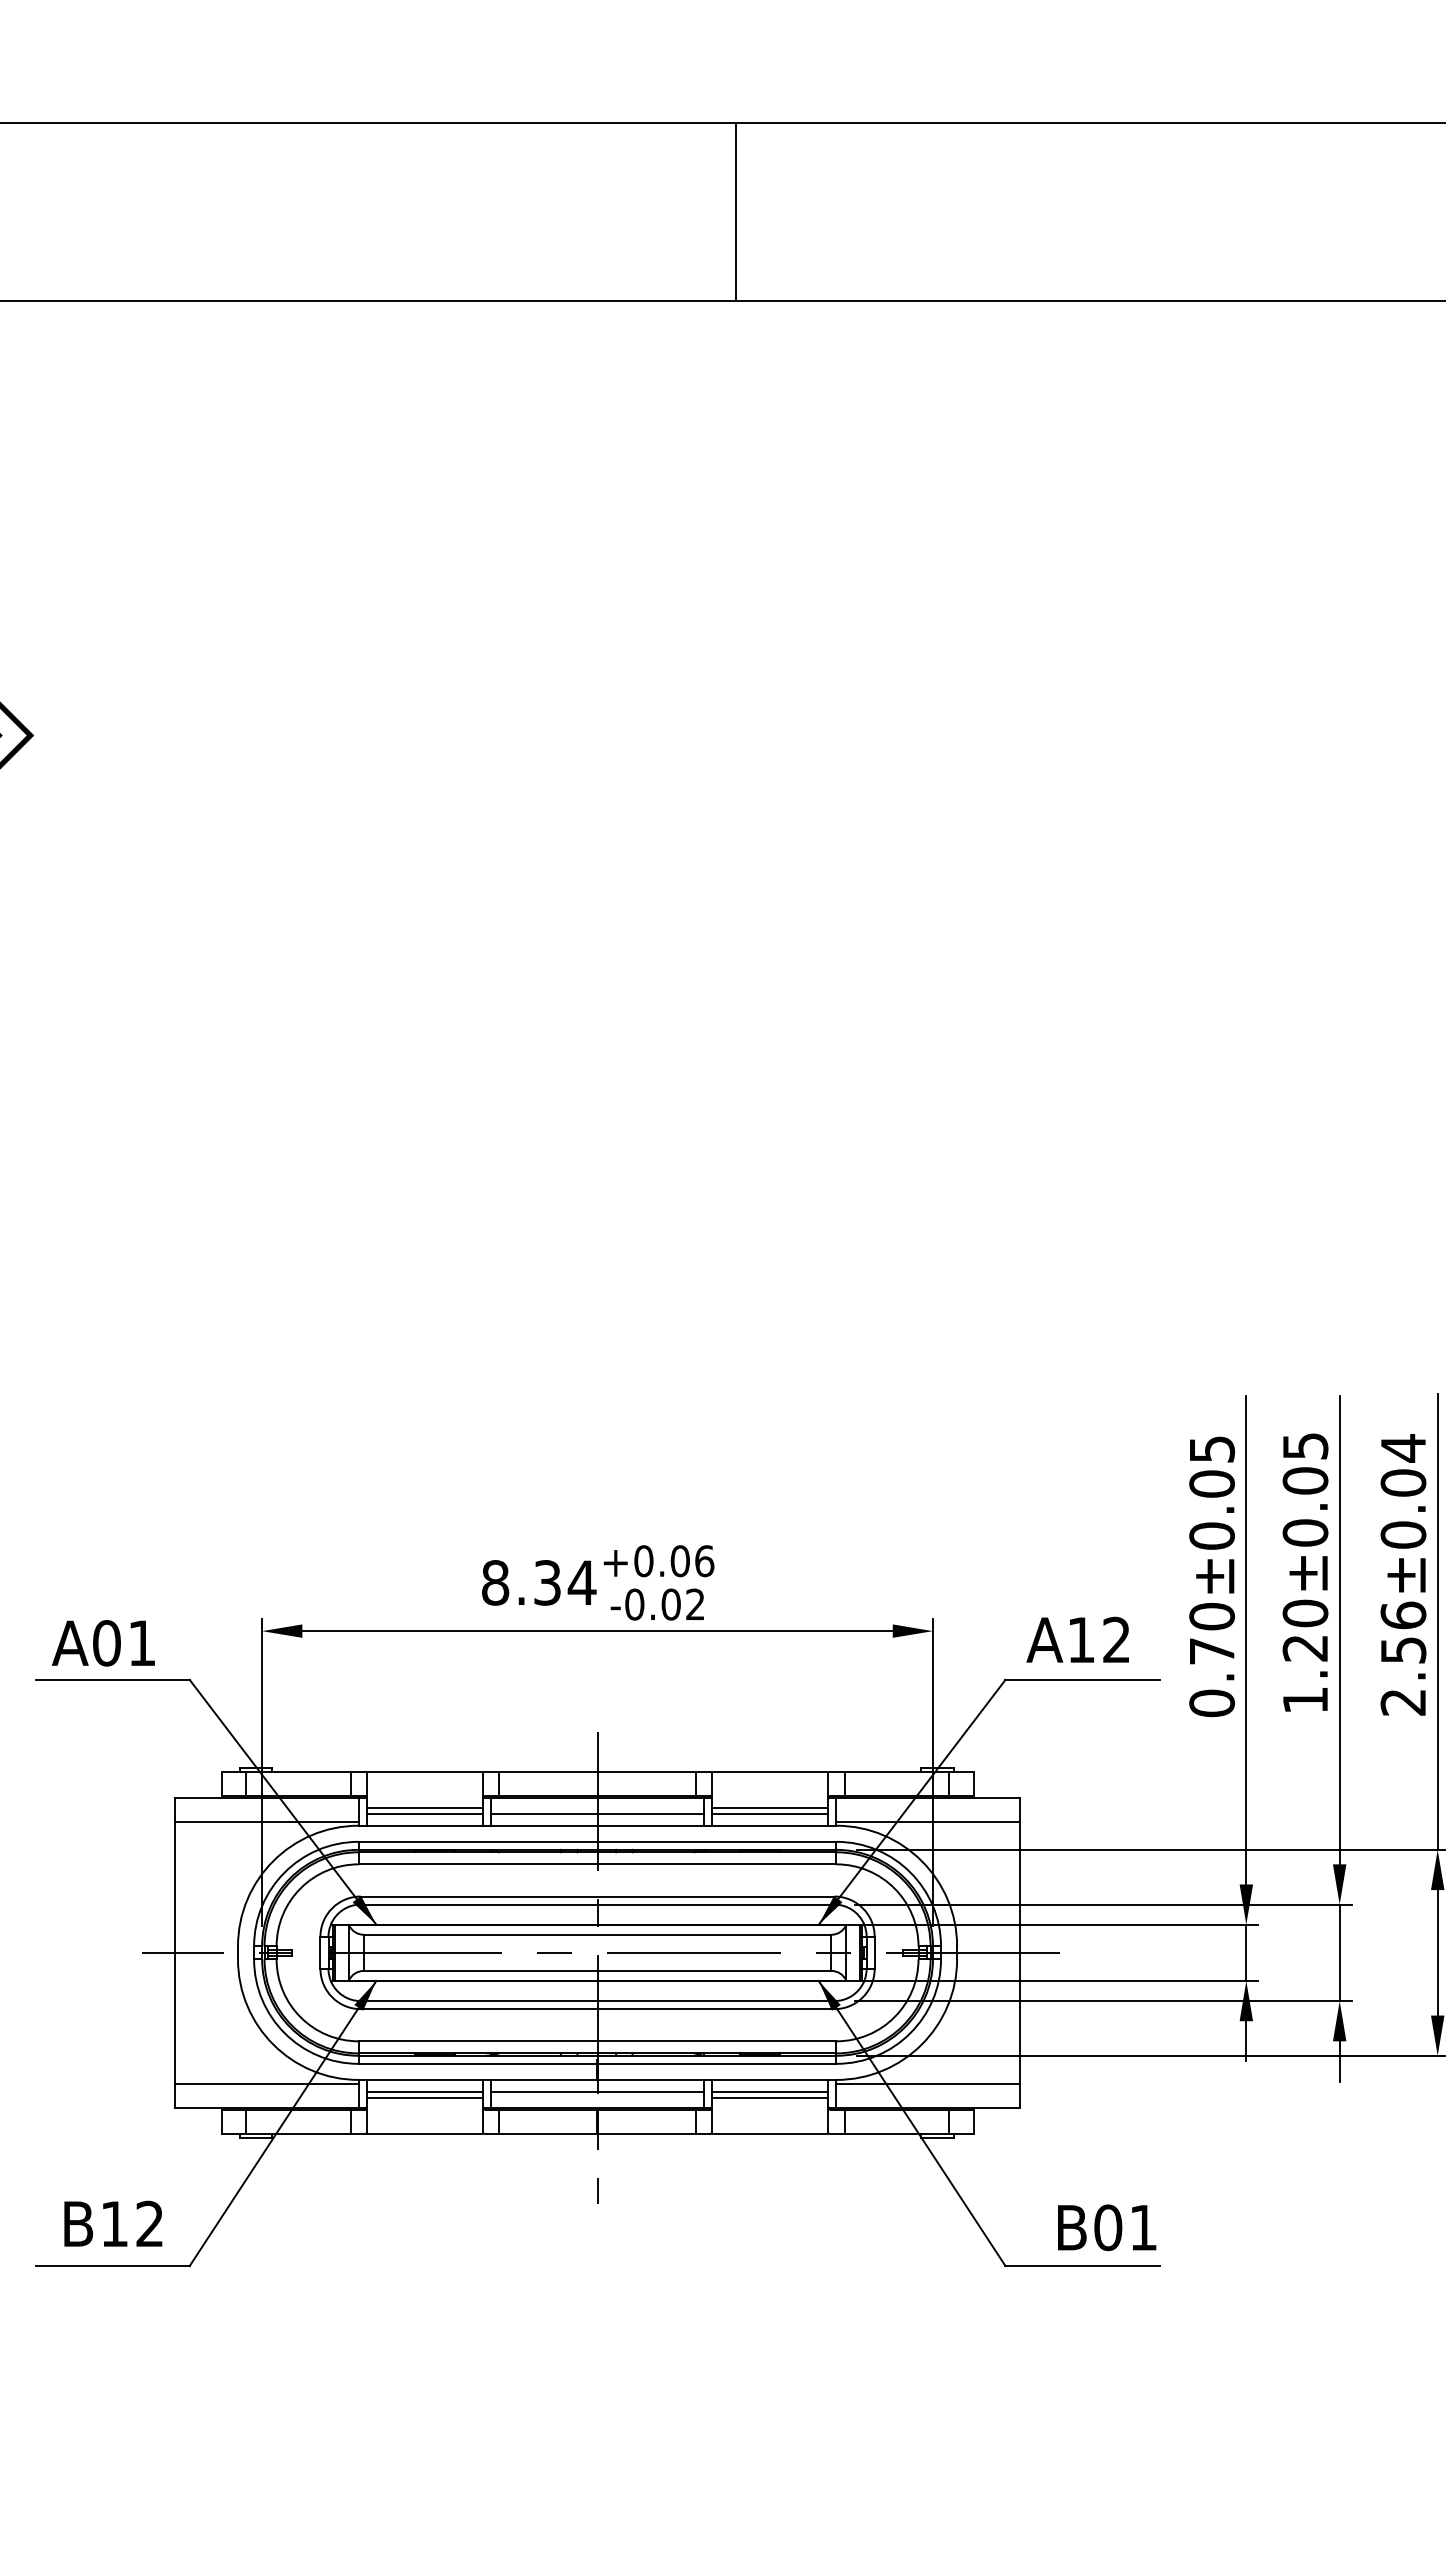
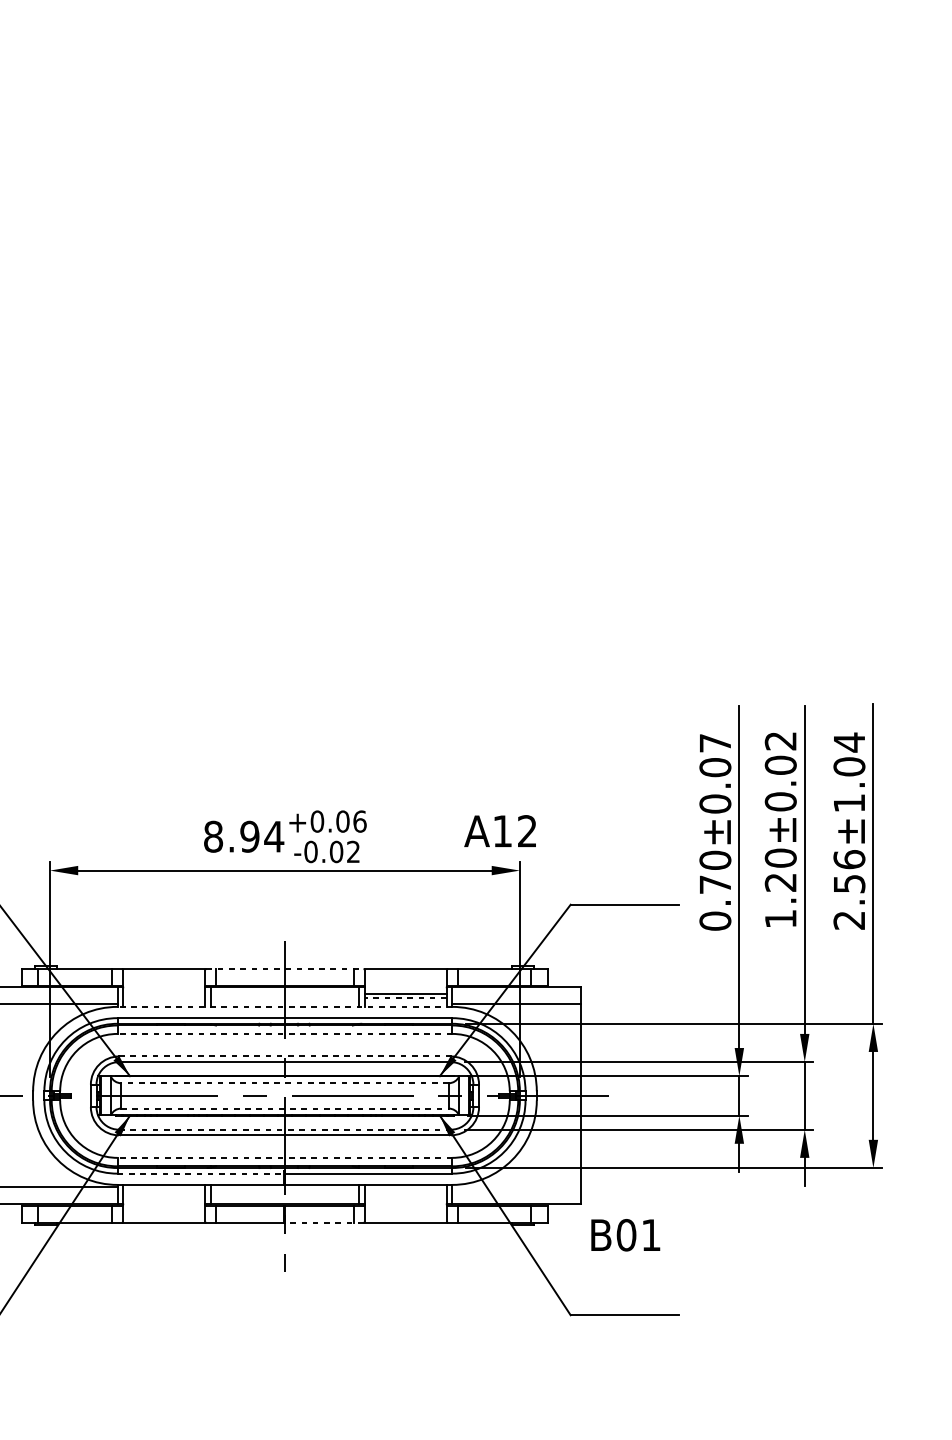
text: (1305, 1446) -> (780, 741), 1.20±0.05 -> 1.20±0.02
text: (1212, 1449) -> (715, 743), 0.70±0.05 -> 0.70±0.07
text: (1403, 1534) -> (849, 802), 2.56±0.04 -> 2.56±1.04
text: (547, 1582) -> (249, 836), 8.34 -> 8.94
text: (1077, 1639) -> (499, 830), moved
line: (598, 1771) -> (285, 968), solid -> dashed
line: (424, 1808) -> (163, 994), removed
line: (424, 1813) -> (163, 998), removed
line: (769, 1813) -> (405, 998), solid -> dashed
line: (597, 1814) -> (284, 999), removed
line: (597, 1825) -> (284, 1006), solid -> dashed
line: (597, 1864) -> (284, 1034), solid -> dashed
line: (597, 1896) -> (284, 1056), solid -> dashed
line: (597, 1934) -> (284, 1083), solid -> dashed
line: (597, 1970) -> (284, 1108), solid -> dashed
line: (597, 2001) -> (284, 1129), solid -> dashed
line: (597, 2041) -> (284, 1158), solid -> dashed
line: (478, 2063) -> (201, 1173), solid -> dashed
line: (927, 2083) -> (516, 1187), removed
line: (597, 2091) -> (284, 1193), removed
line: (424, 2092) -> (163, 1193), removed
line: (769, 2092) -> (405, 1193), removed
line: (424, 2097) -> (163, 1197), removed
line: (769, 2097) -> (405, 1197), removed
line: (653, 2133) -> (324, 1222), solid -> dashed
text: (1107, 2227) -> (626, 1235), moved

